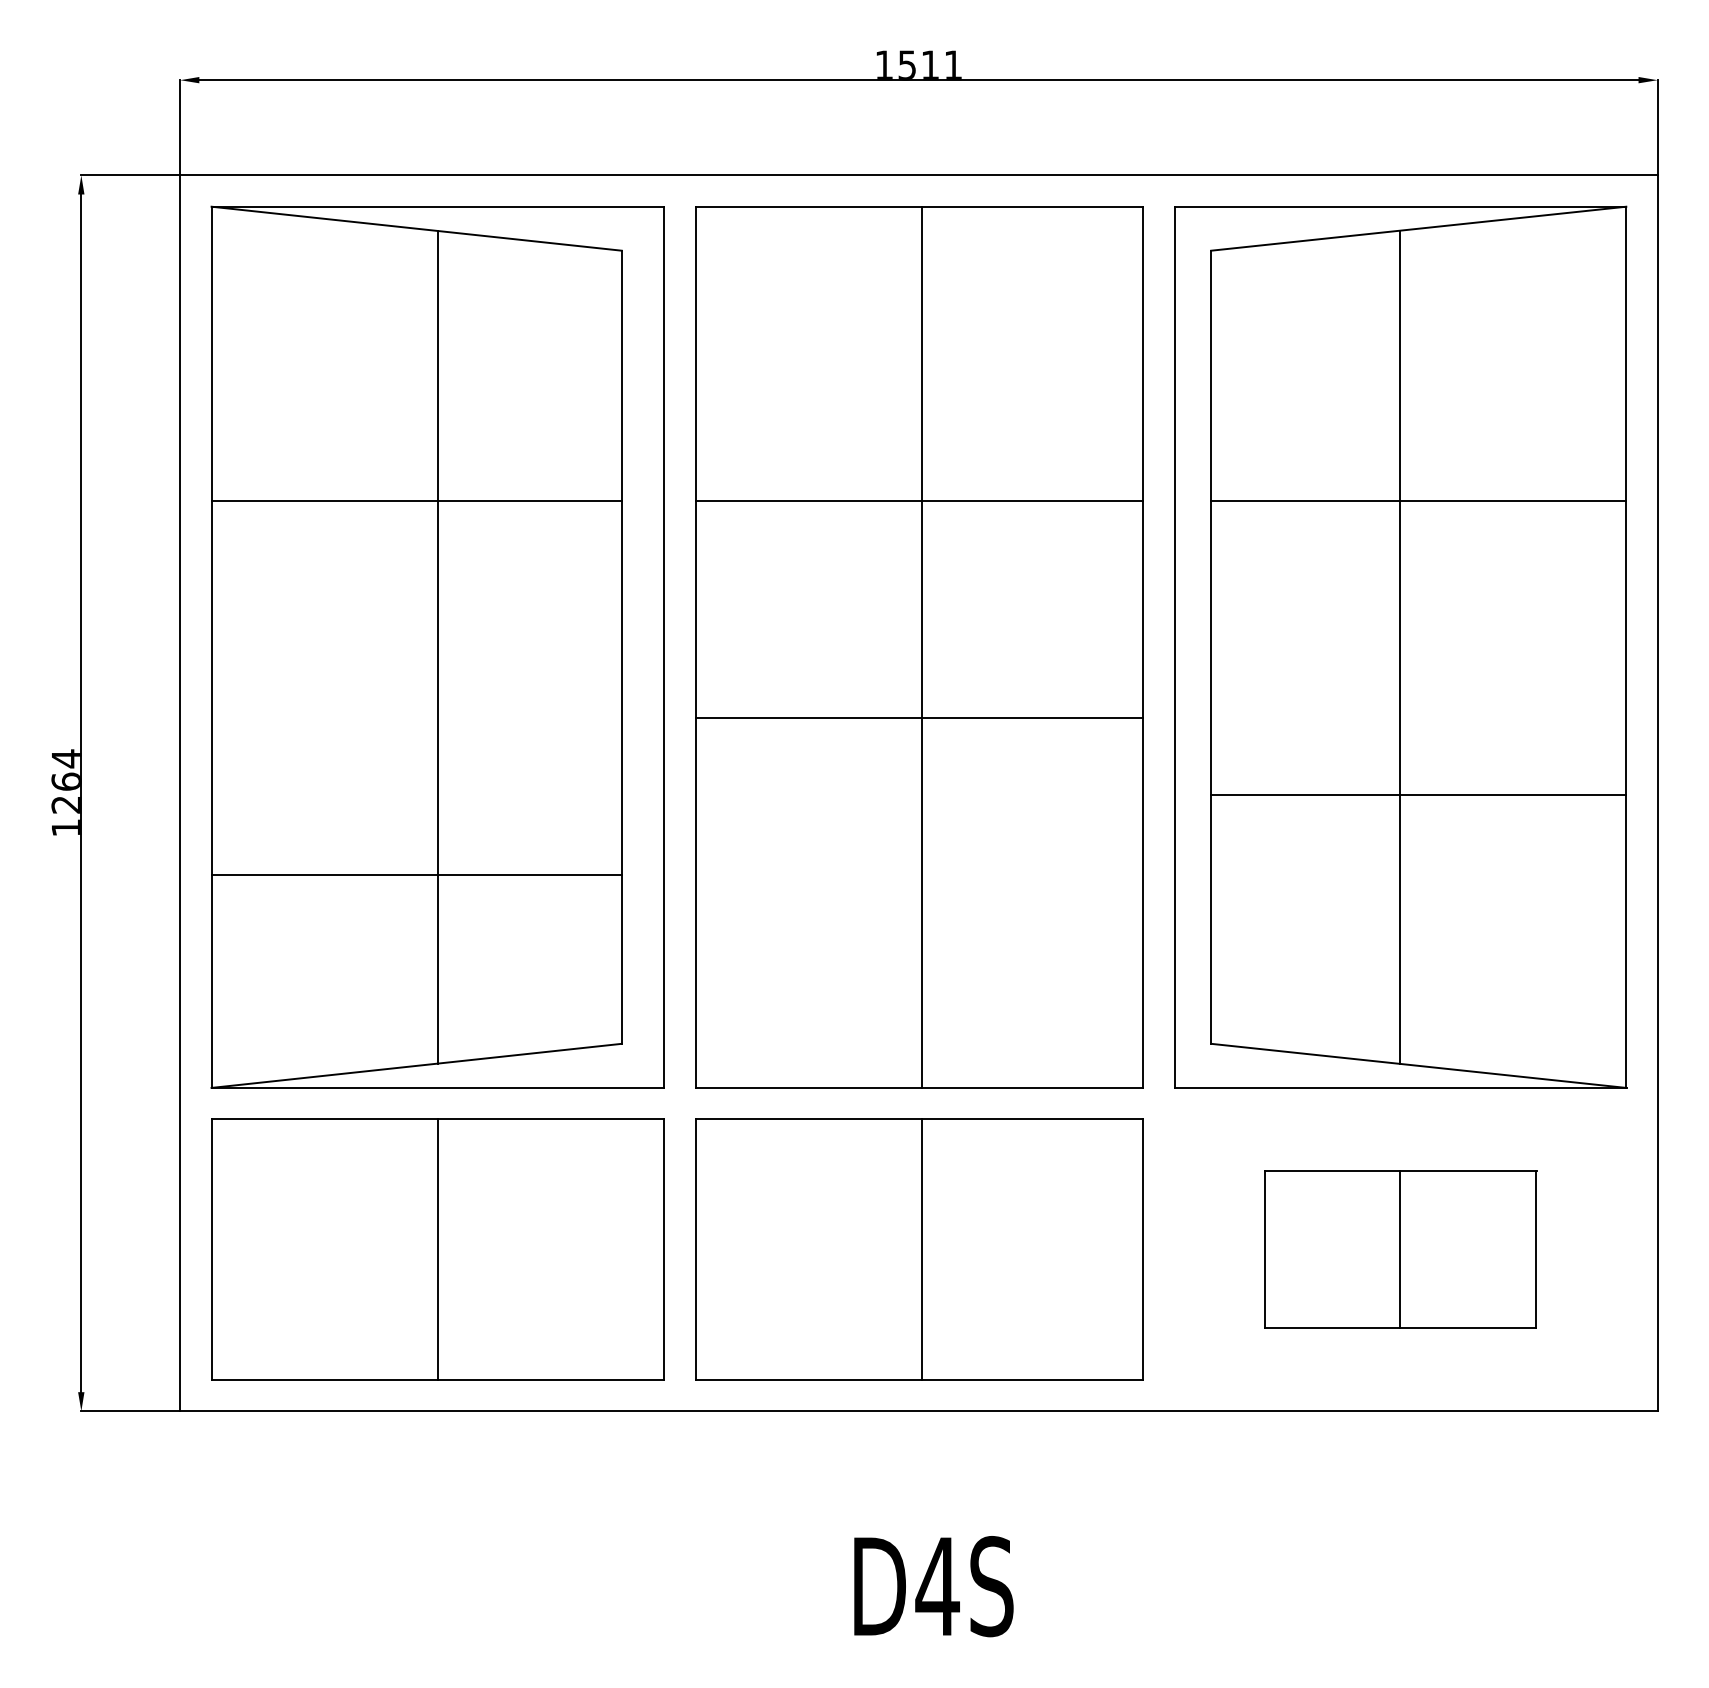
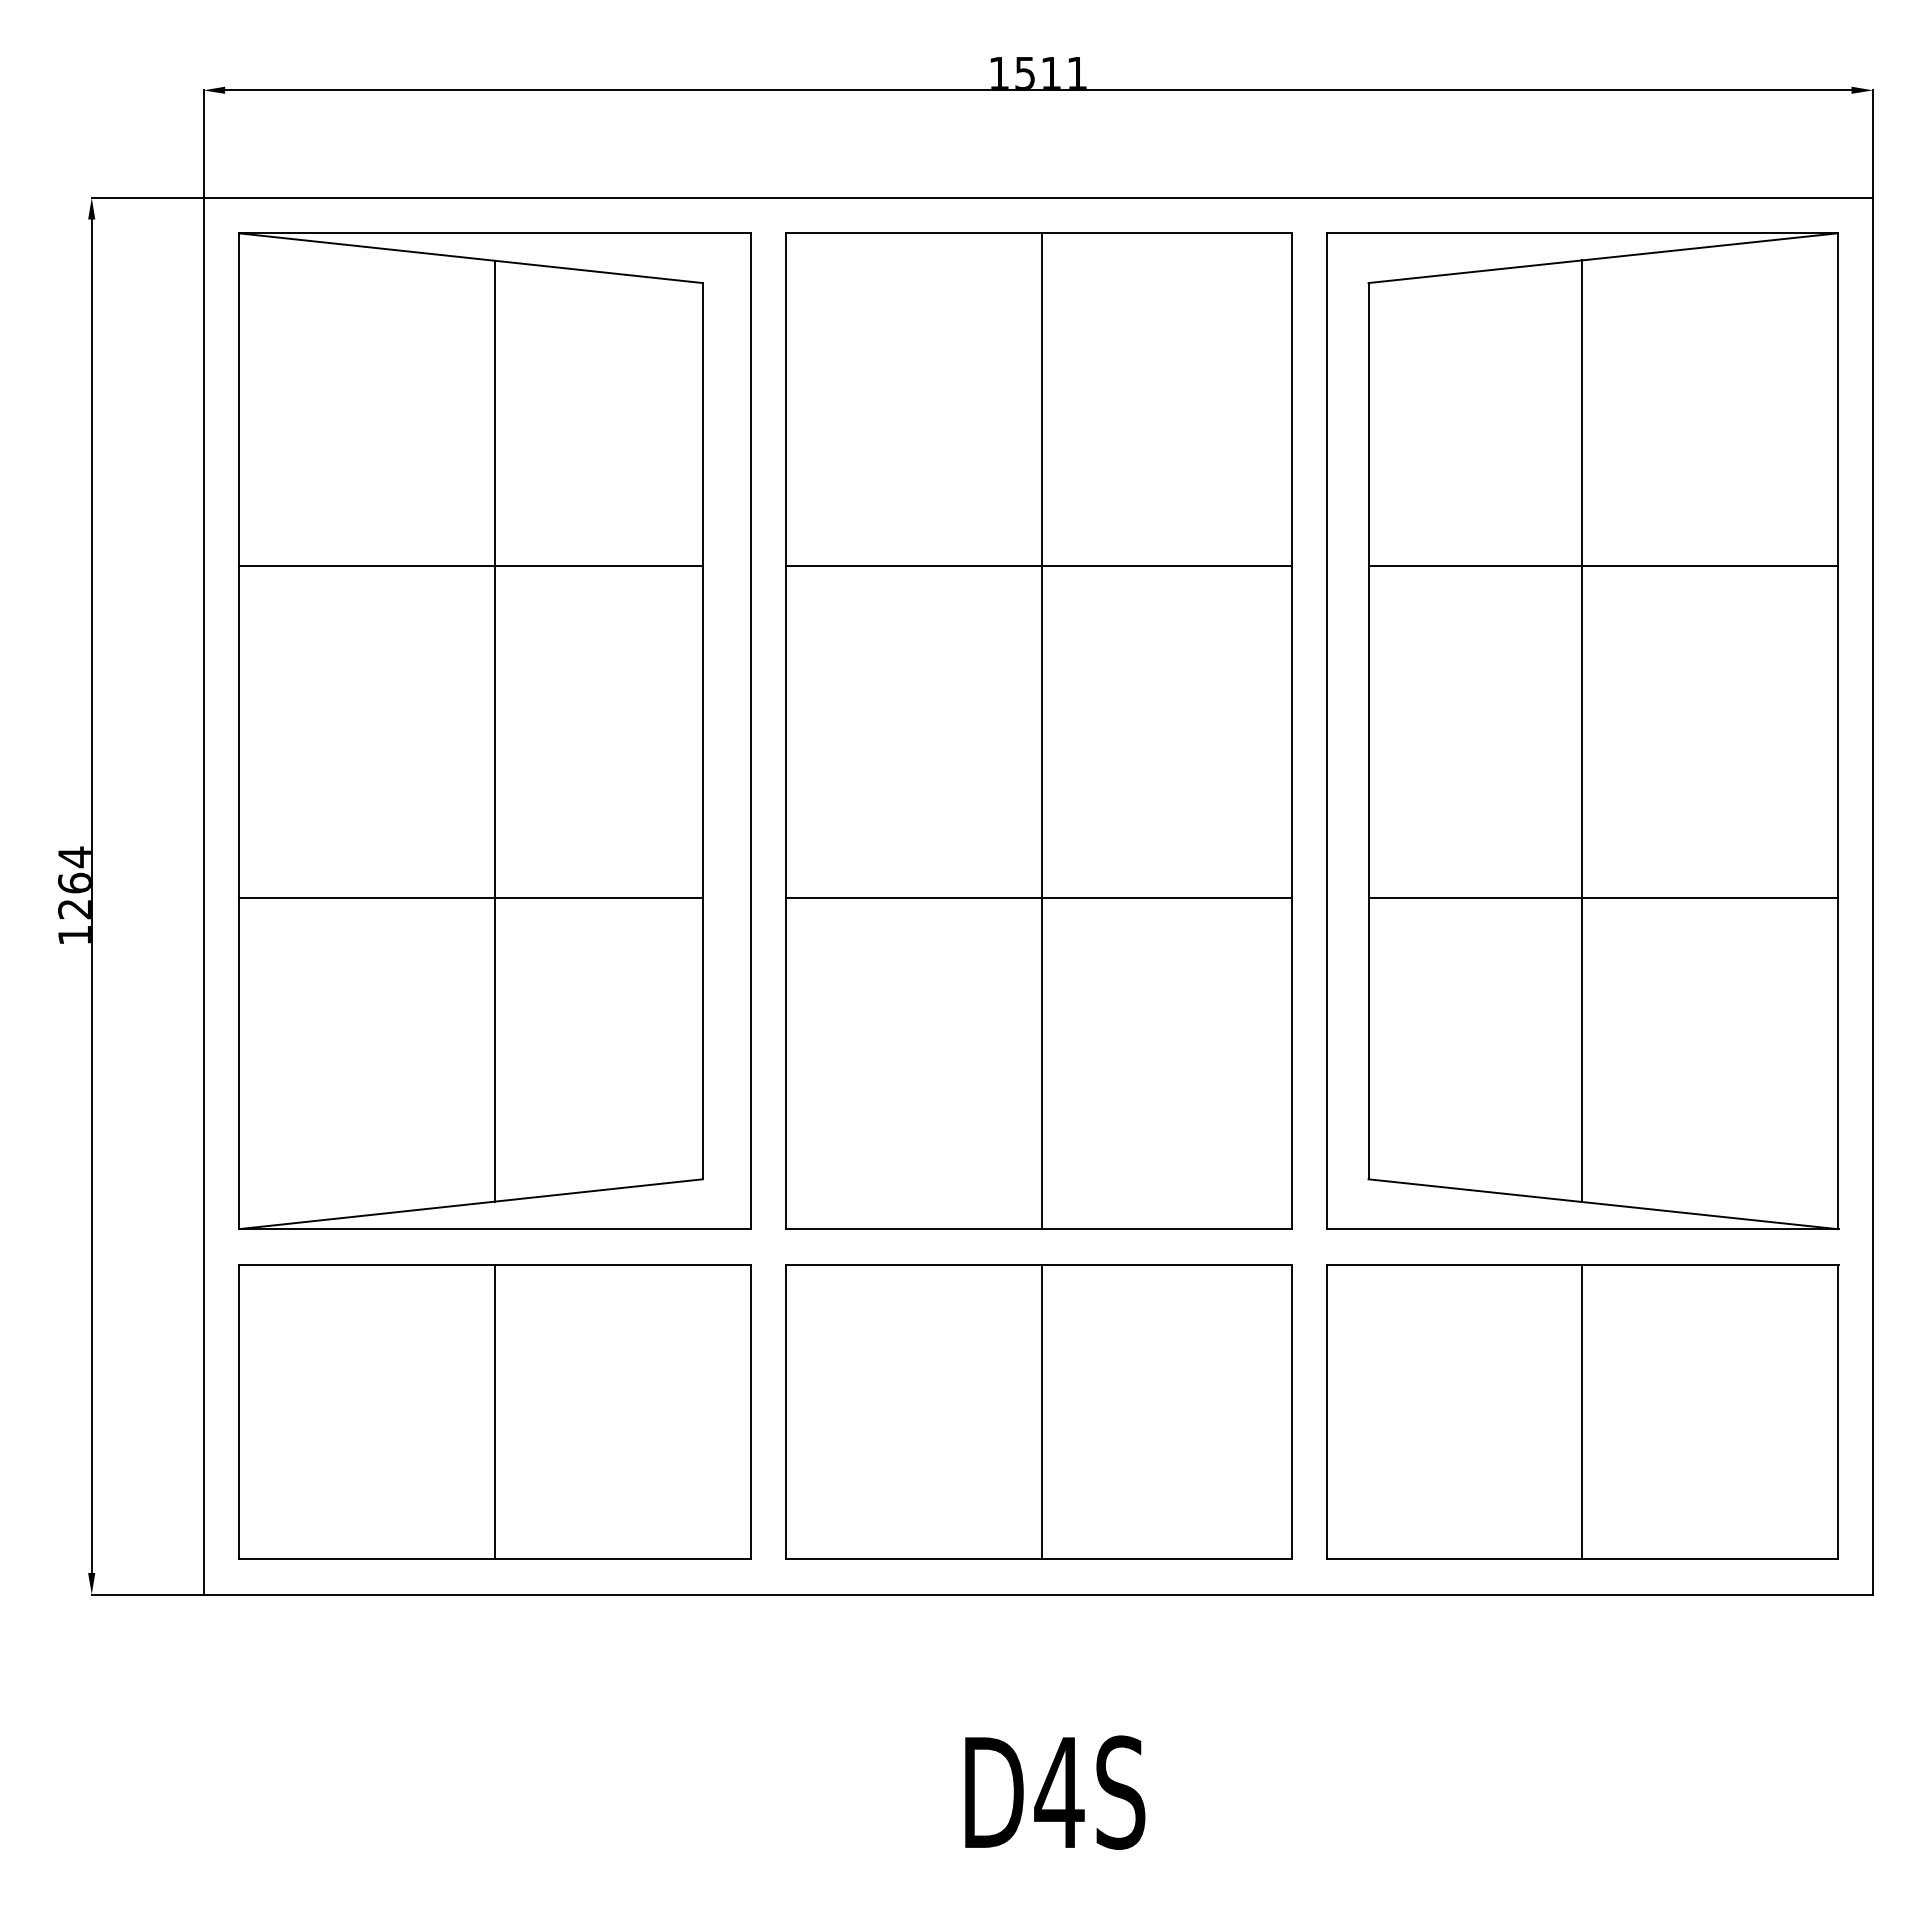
line: (919, 718) -> (1038, 897), moved
line: (416, 874) -> (470, 897), moved
part: (1400, 1249) -> (1582, 1411), size x1.67

